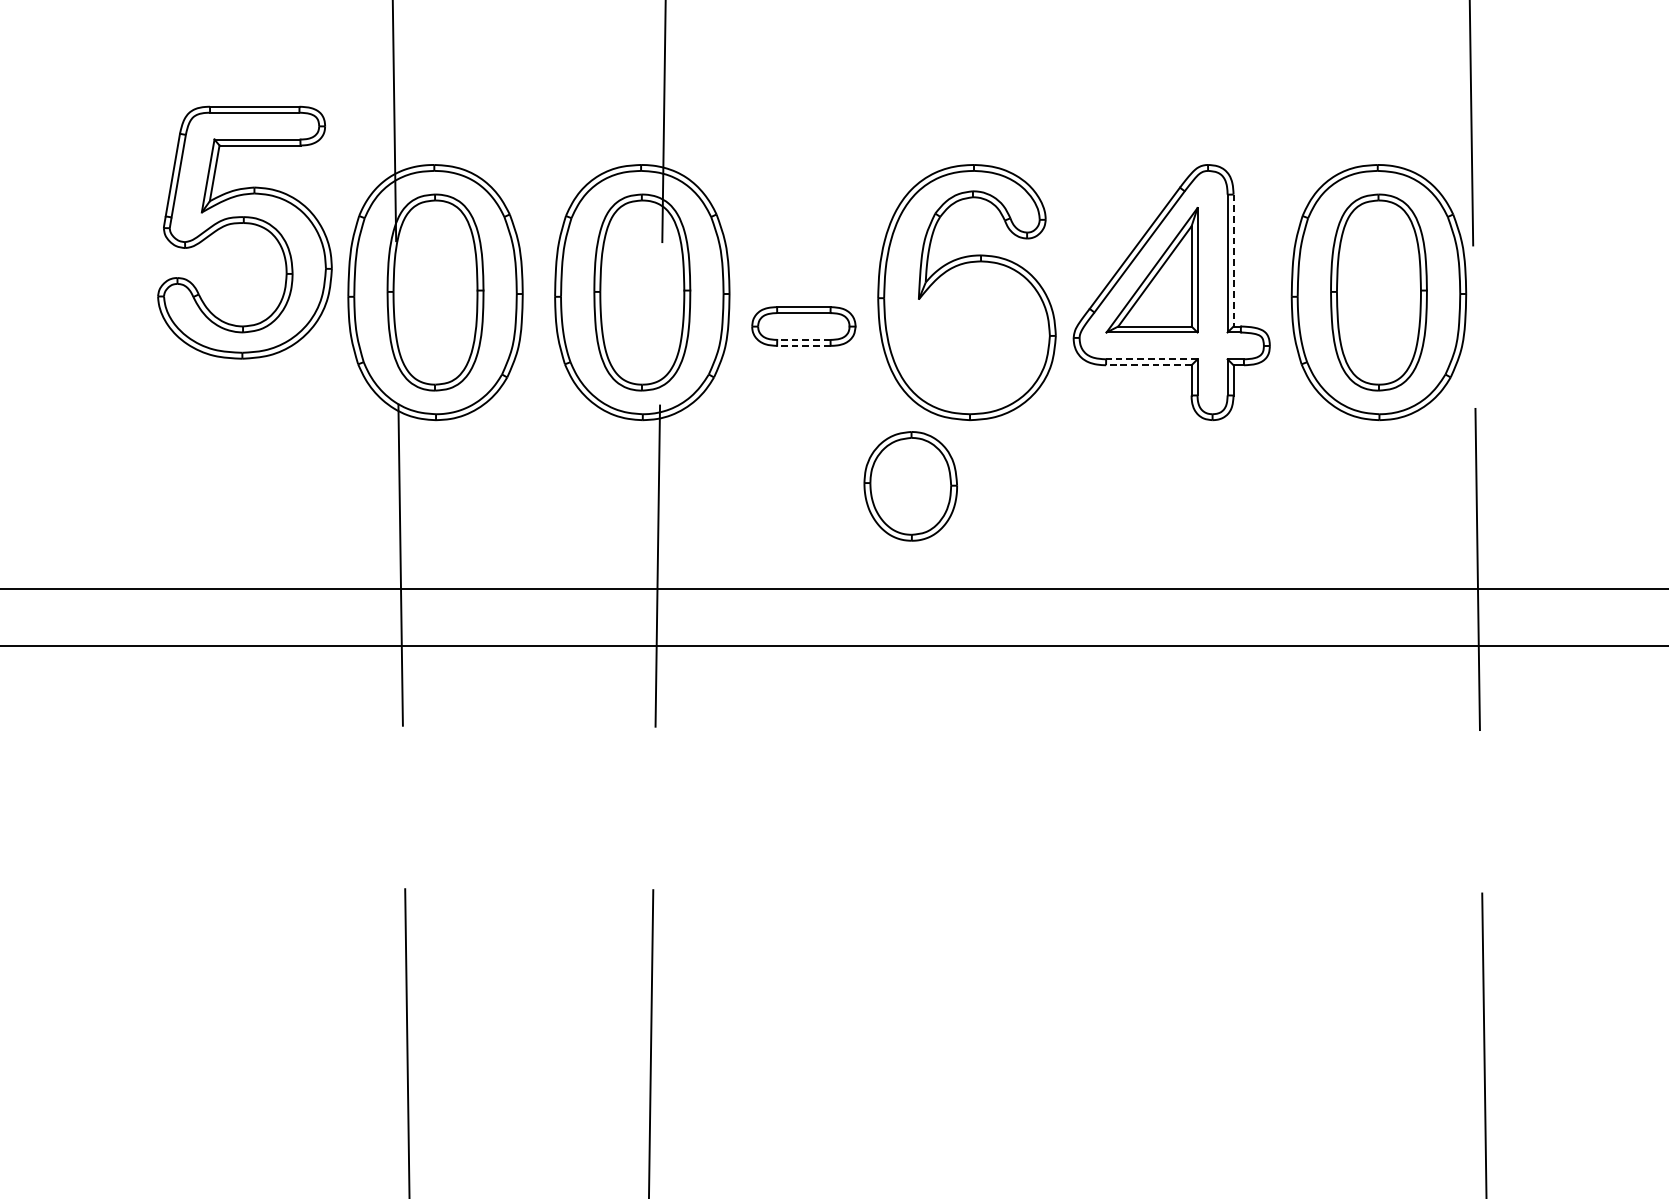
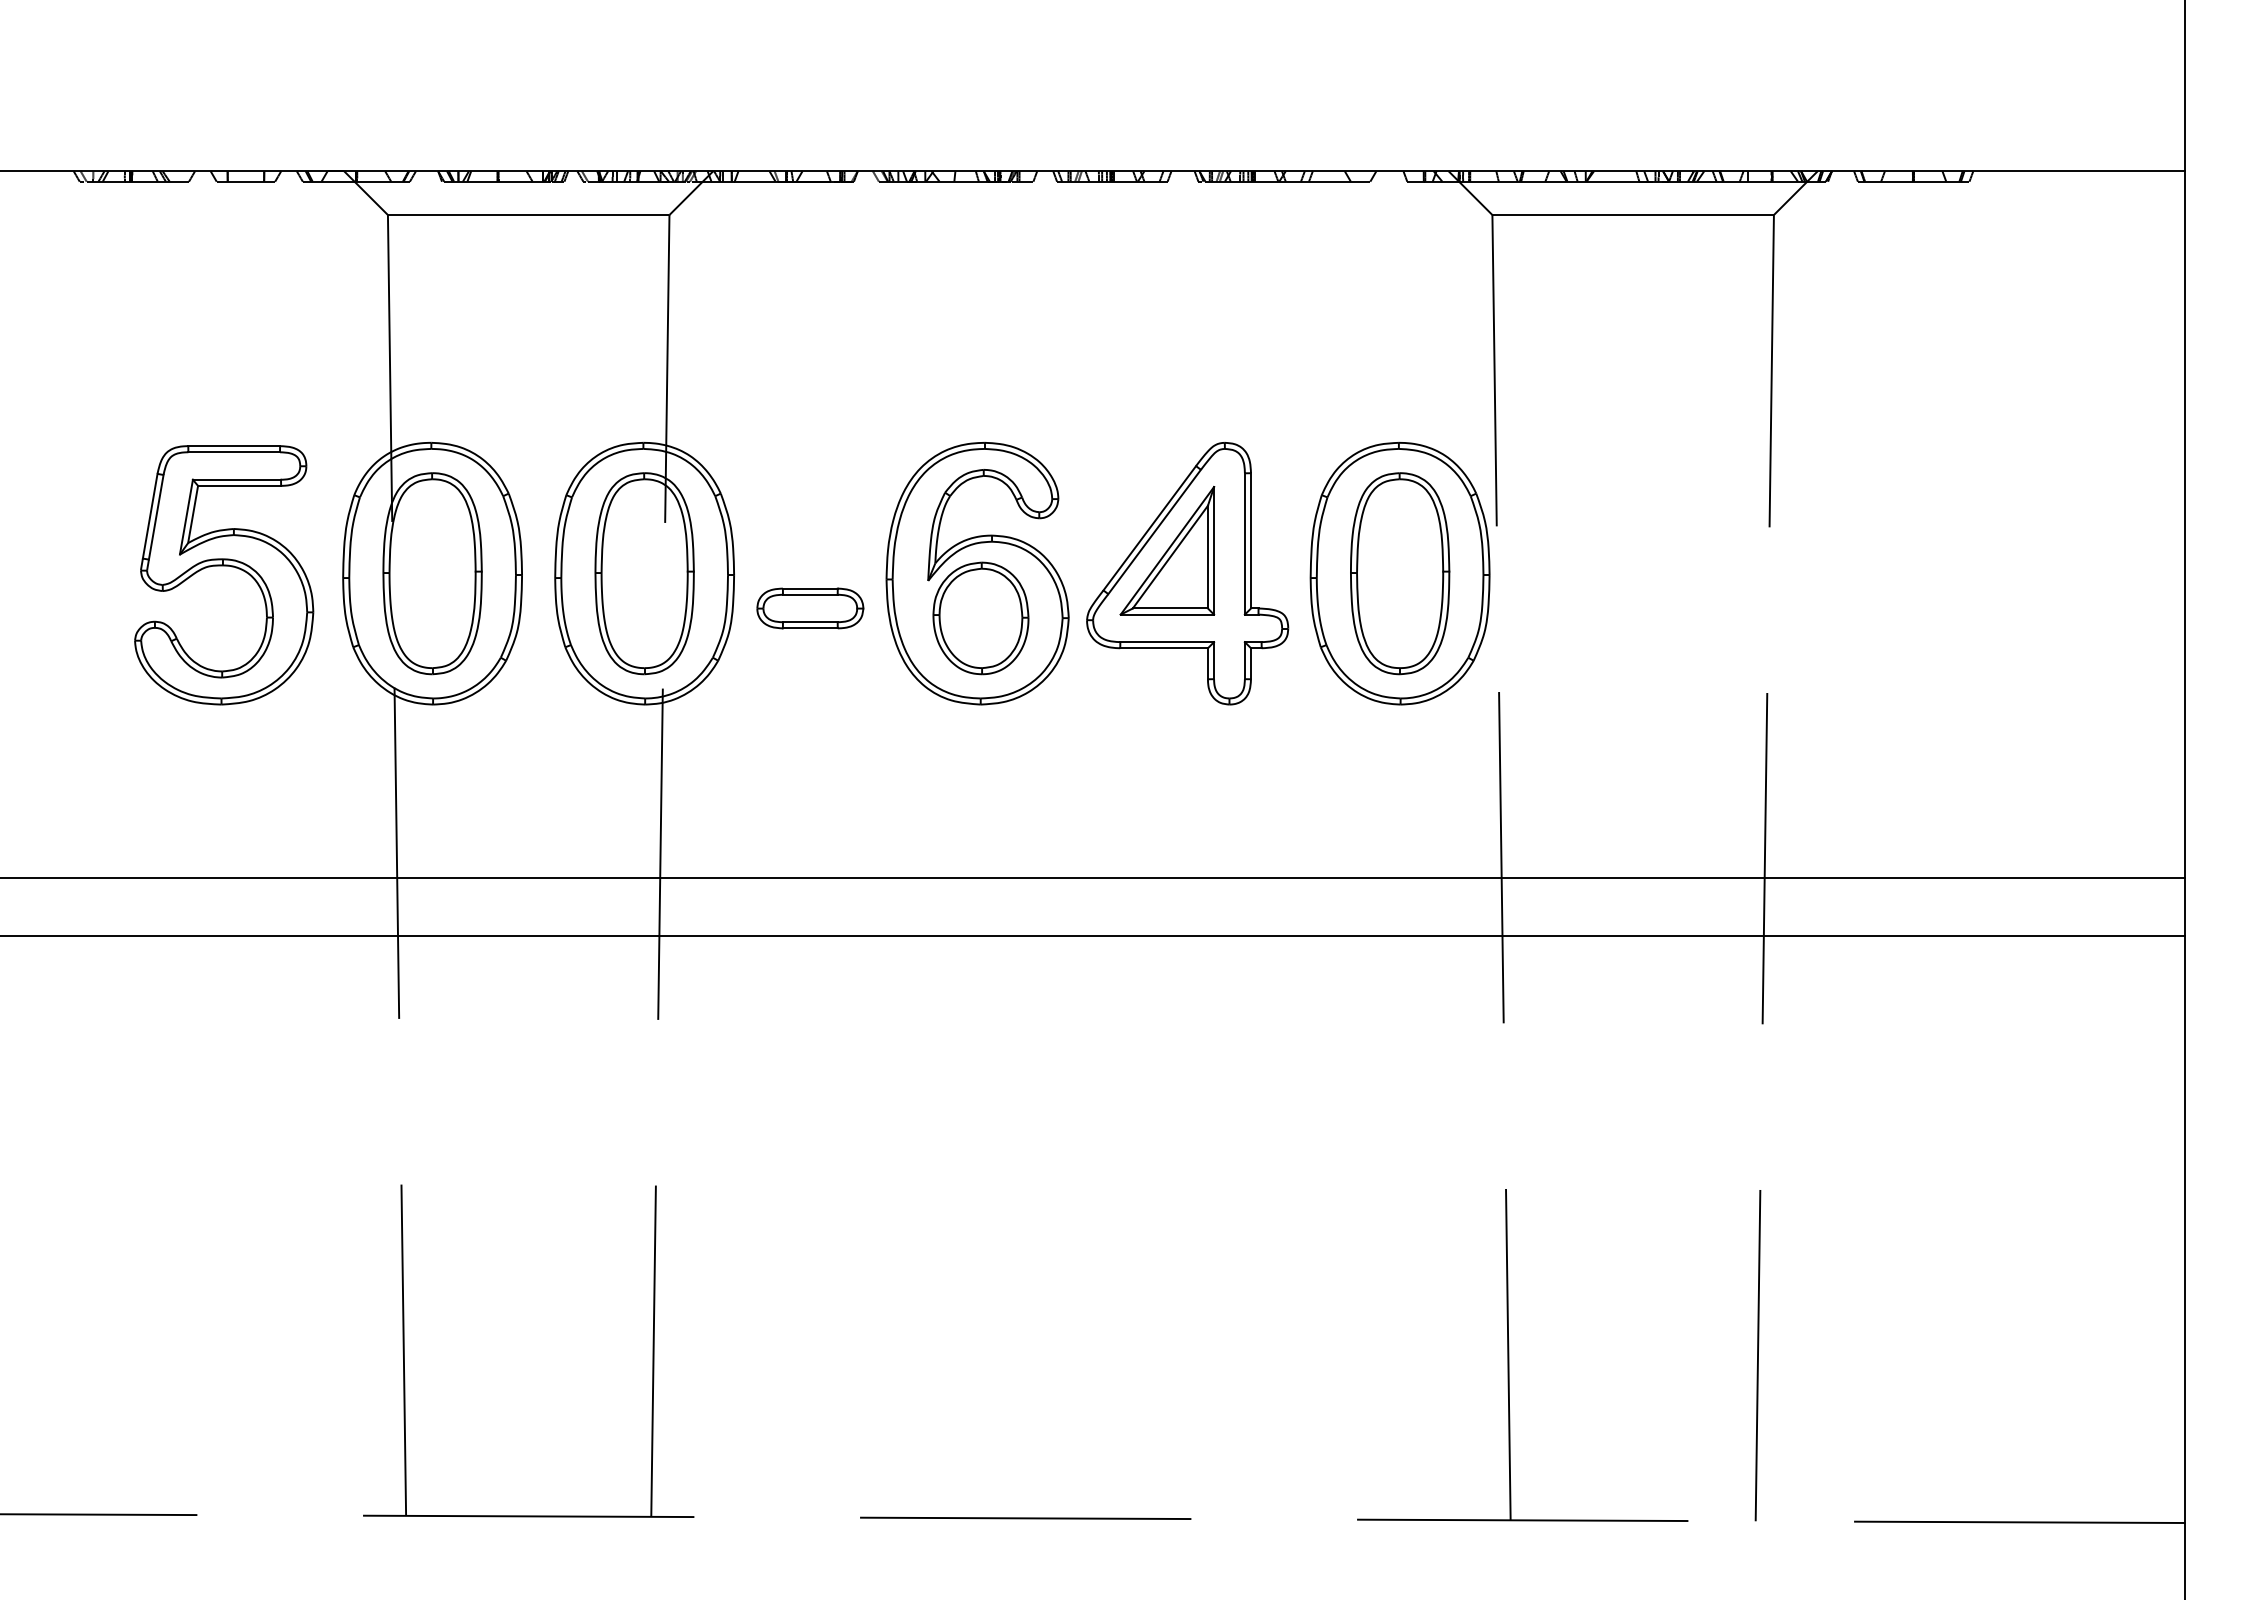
part: (245, 224) -> (224, 566), moved
line: (1234, 260) -> (1251, 540), dashed -> solid
line: (803, 340) -> (809, 622), dashed -> solid
line: (803, 346) -> (809, 628), dashed -> solid
line: (1152, 359) -> (1167, 642), dashed -> solid
line: (1149, 365) -> (1164, 648), dashed -> solid
part: (910, 486) -> (980, 618), moved

